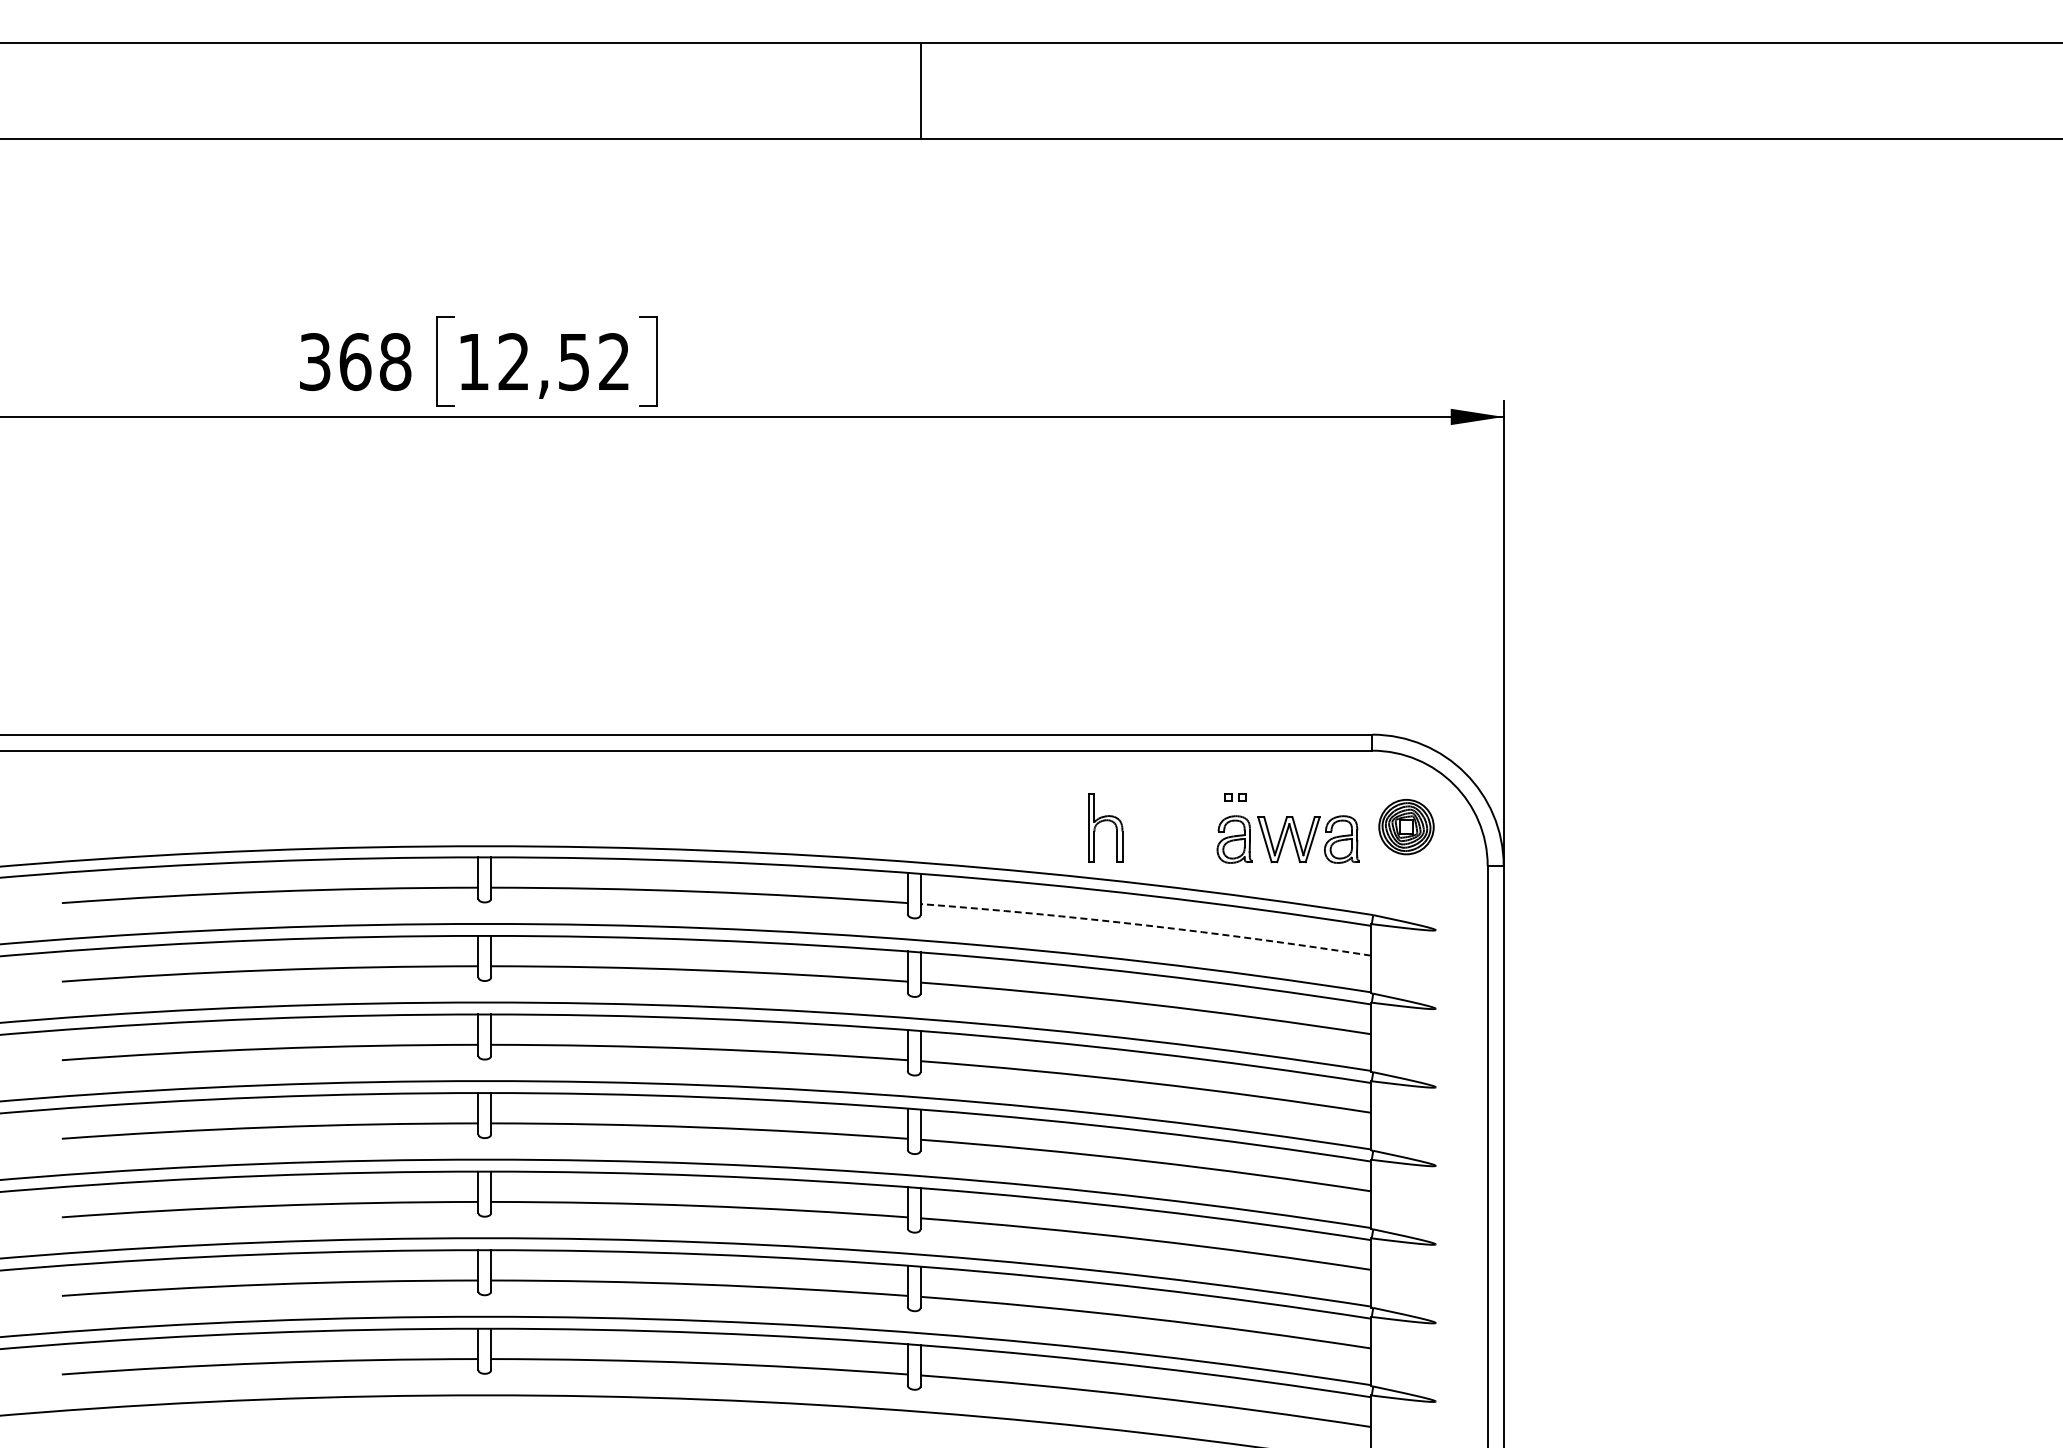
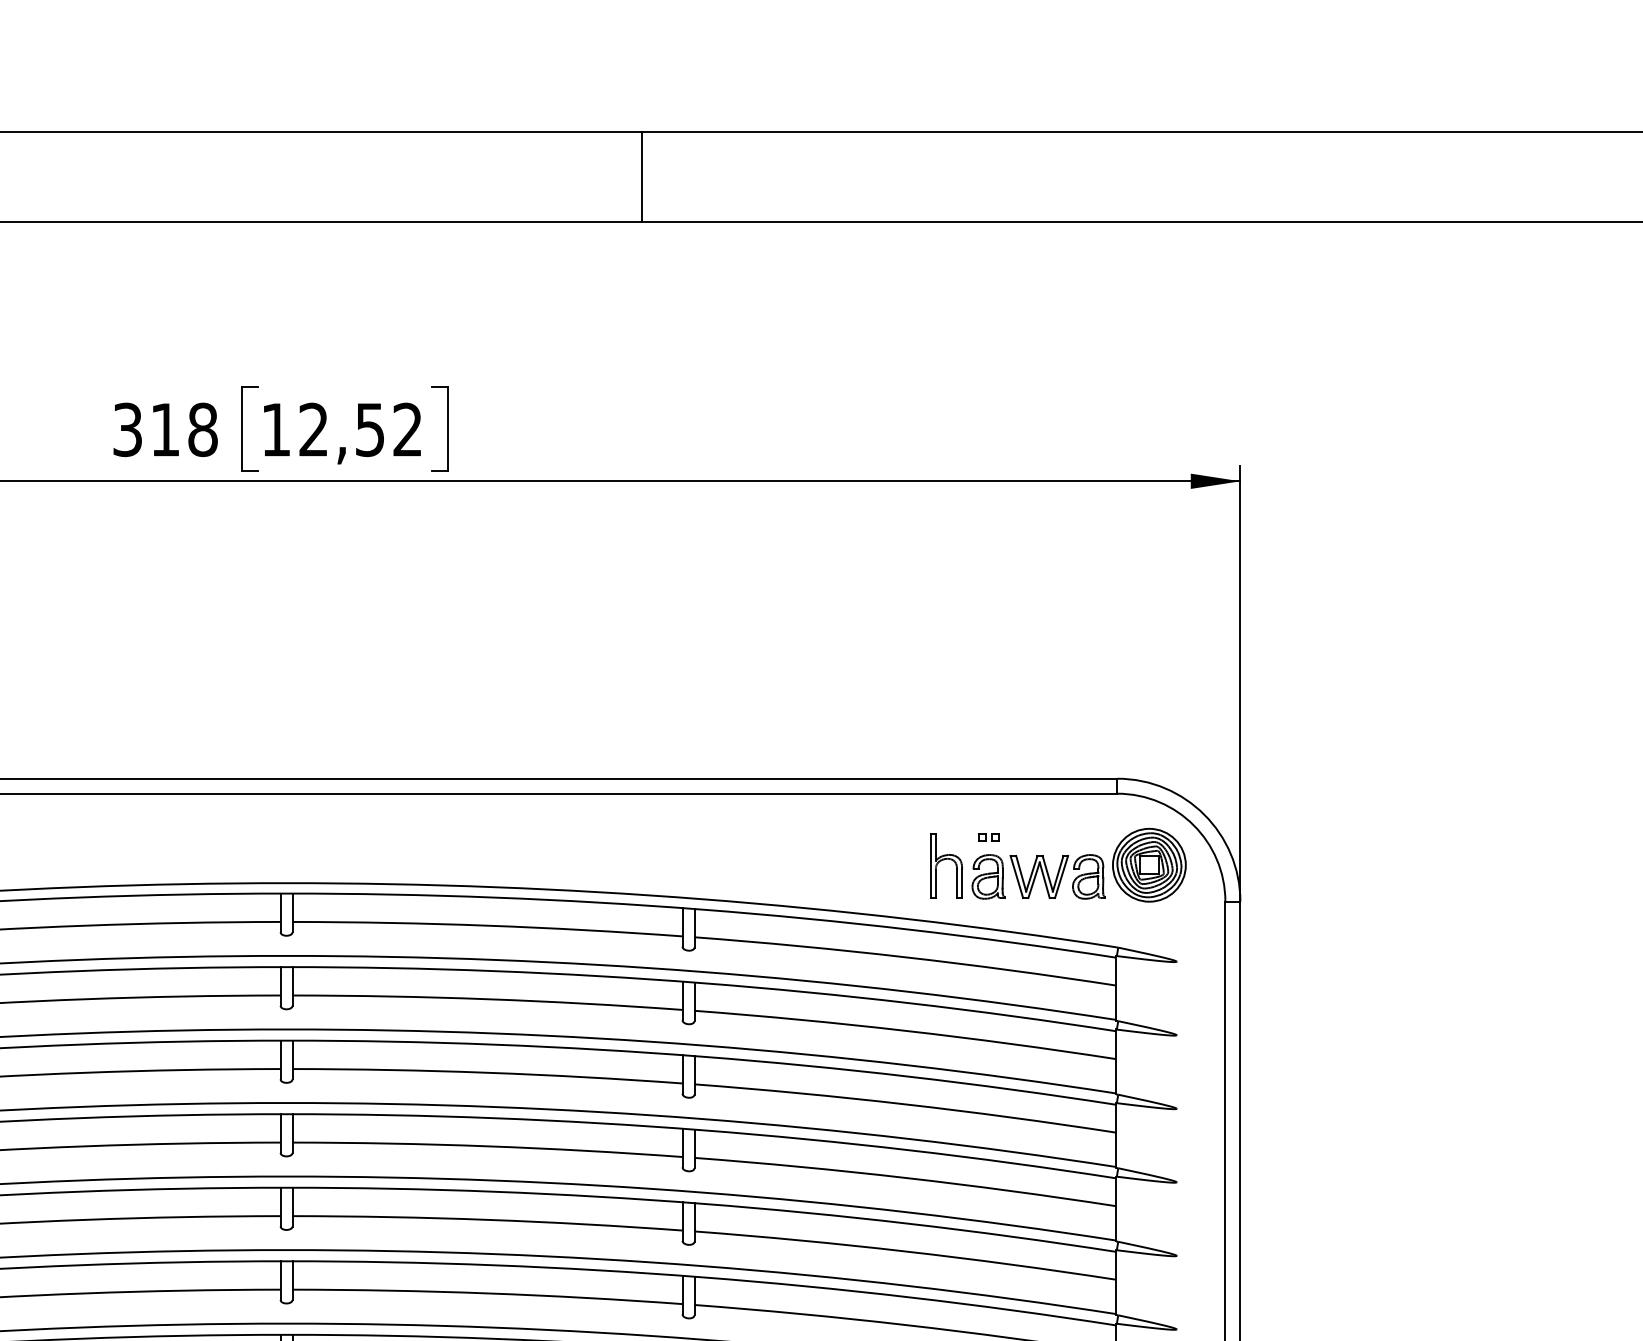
line: (921, 91) -> (642, 176), moved
text: (355, 362) -> (165, 430), 368 -> 318
part: (1406, 826) -> (1149, 864), size x1.43
part: (1105, 827) -> (946, 865), moved
arc: (1146, 925) -> (905, 957), dashed -> solid

